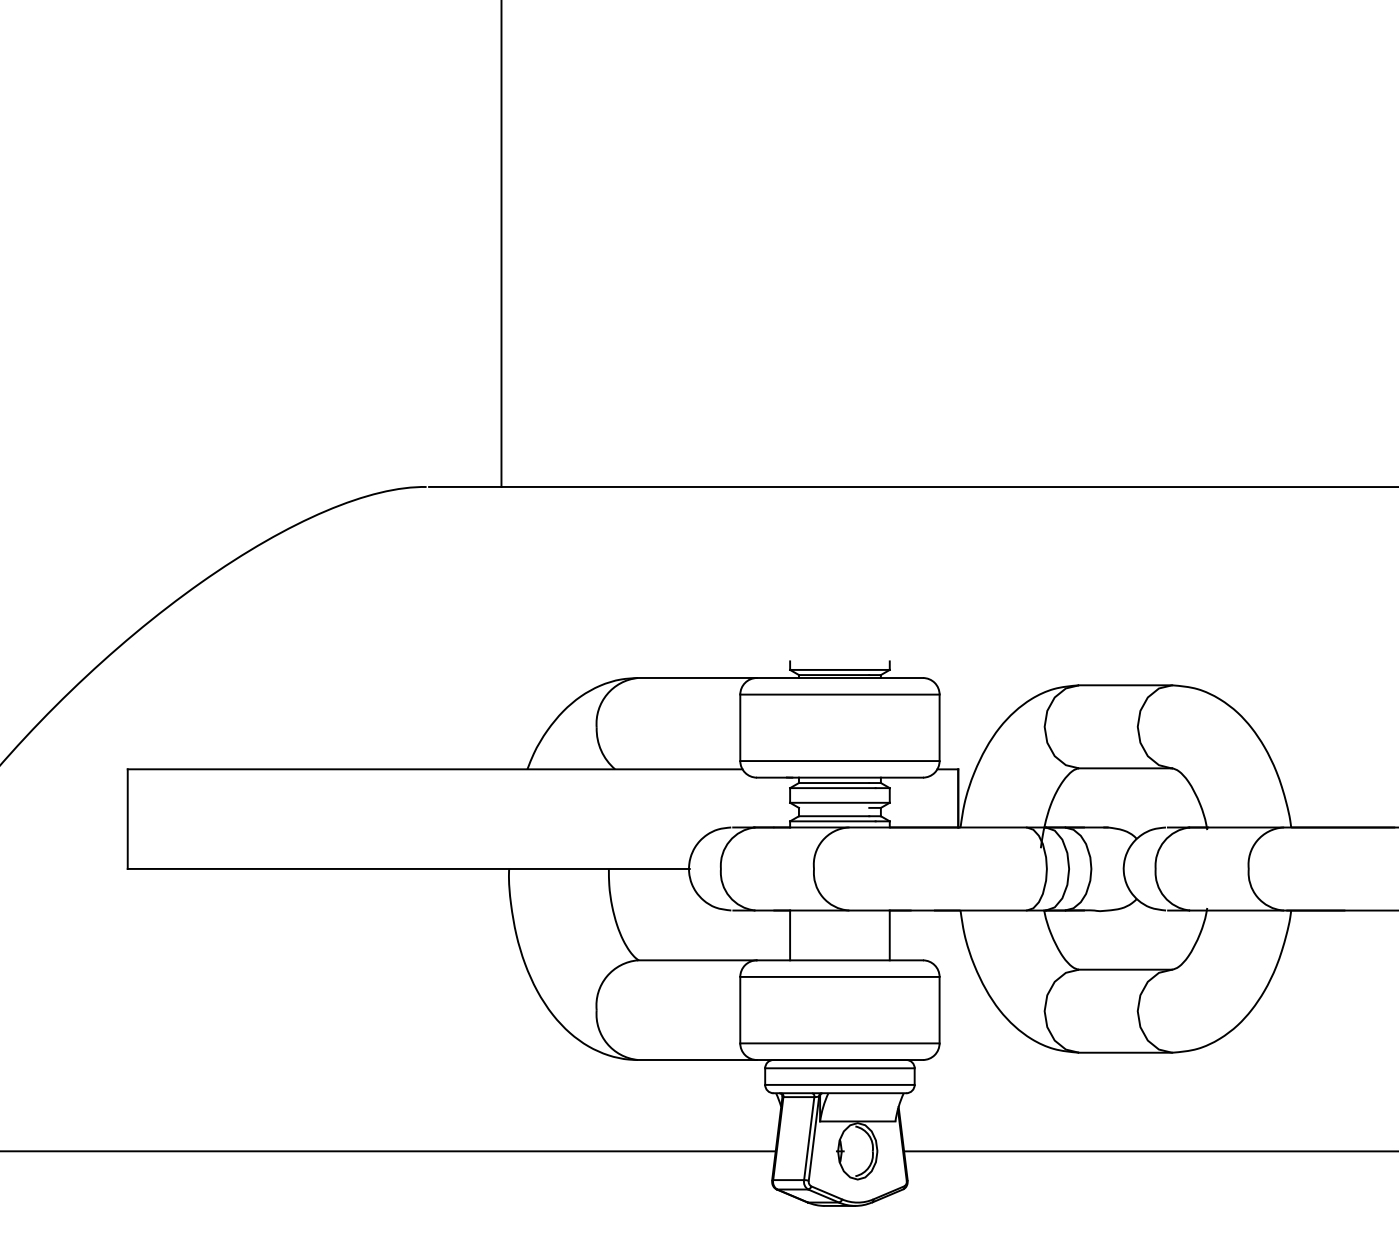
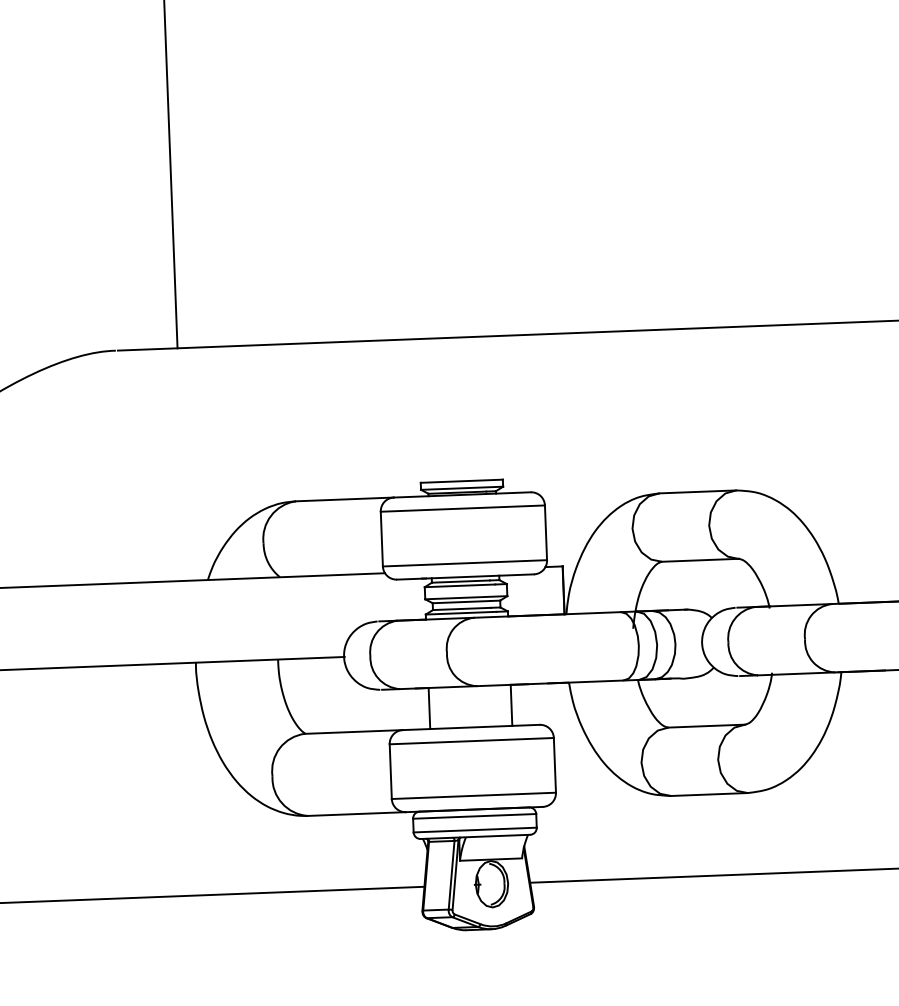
line: (839, 661) -> (461, 481), added
line: (833, 807) -> (461, 601), added

